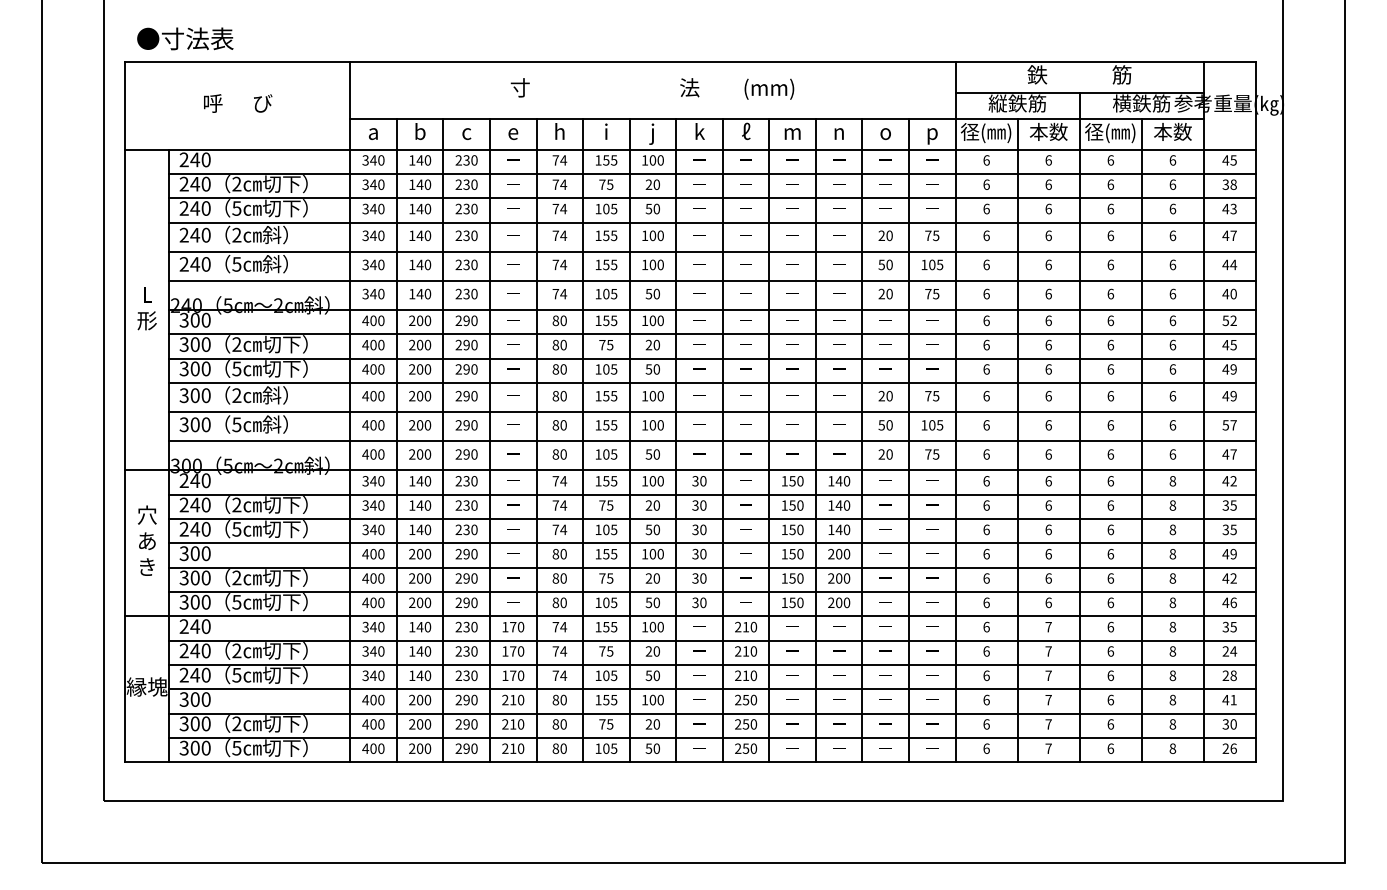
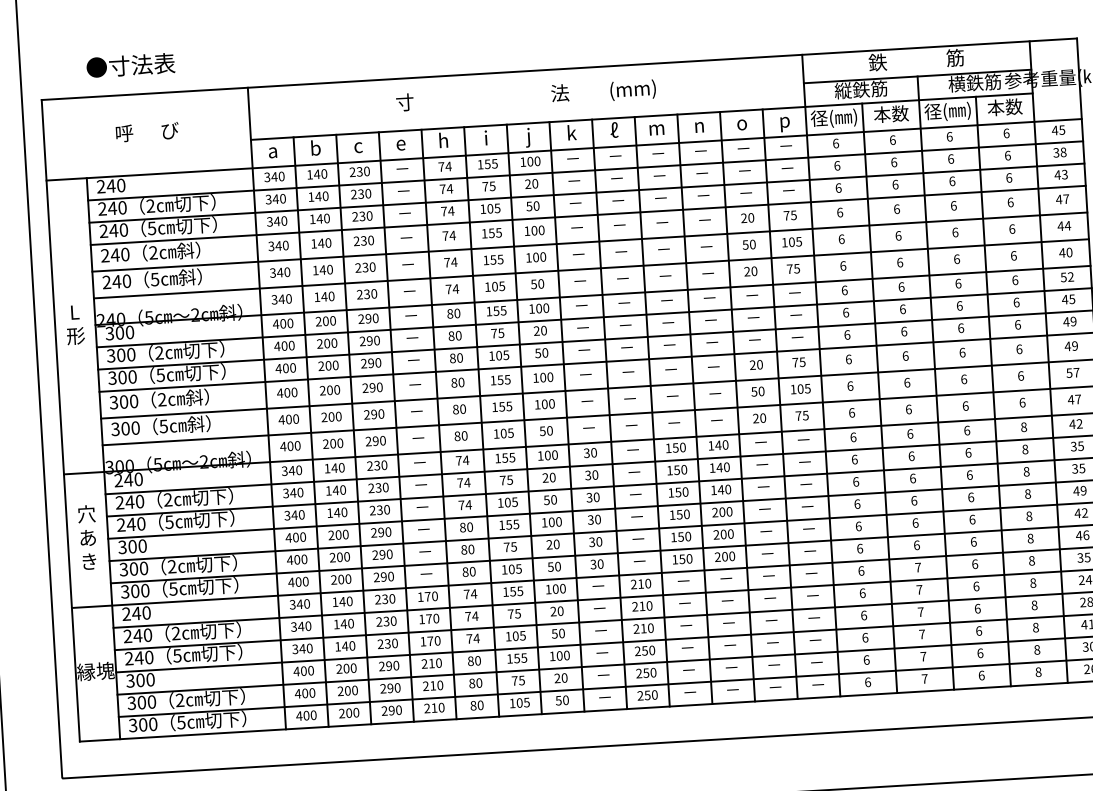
text: (185, 38) -> (130, 65), moved

